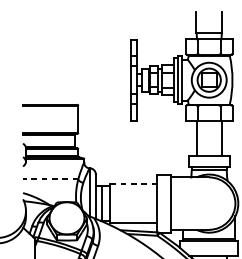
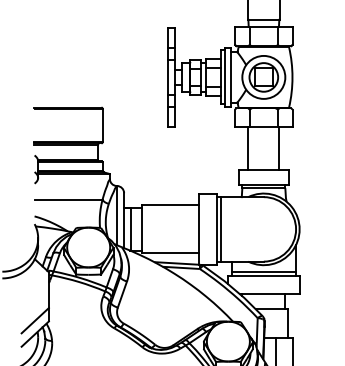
line: (50, 179) -> (68, 199), dashed -> solid
line: (133, 184) -> (170, 205), dashed -> solid
line: (174, 203) -> (220, 229), added

